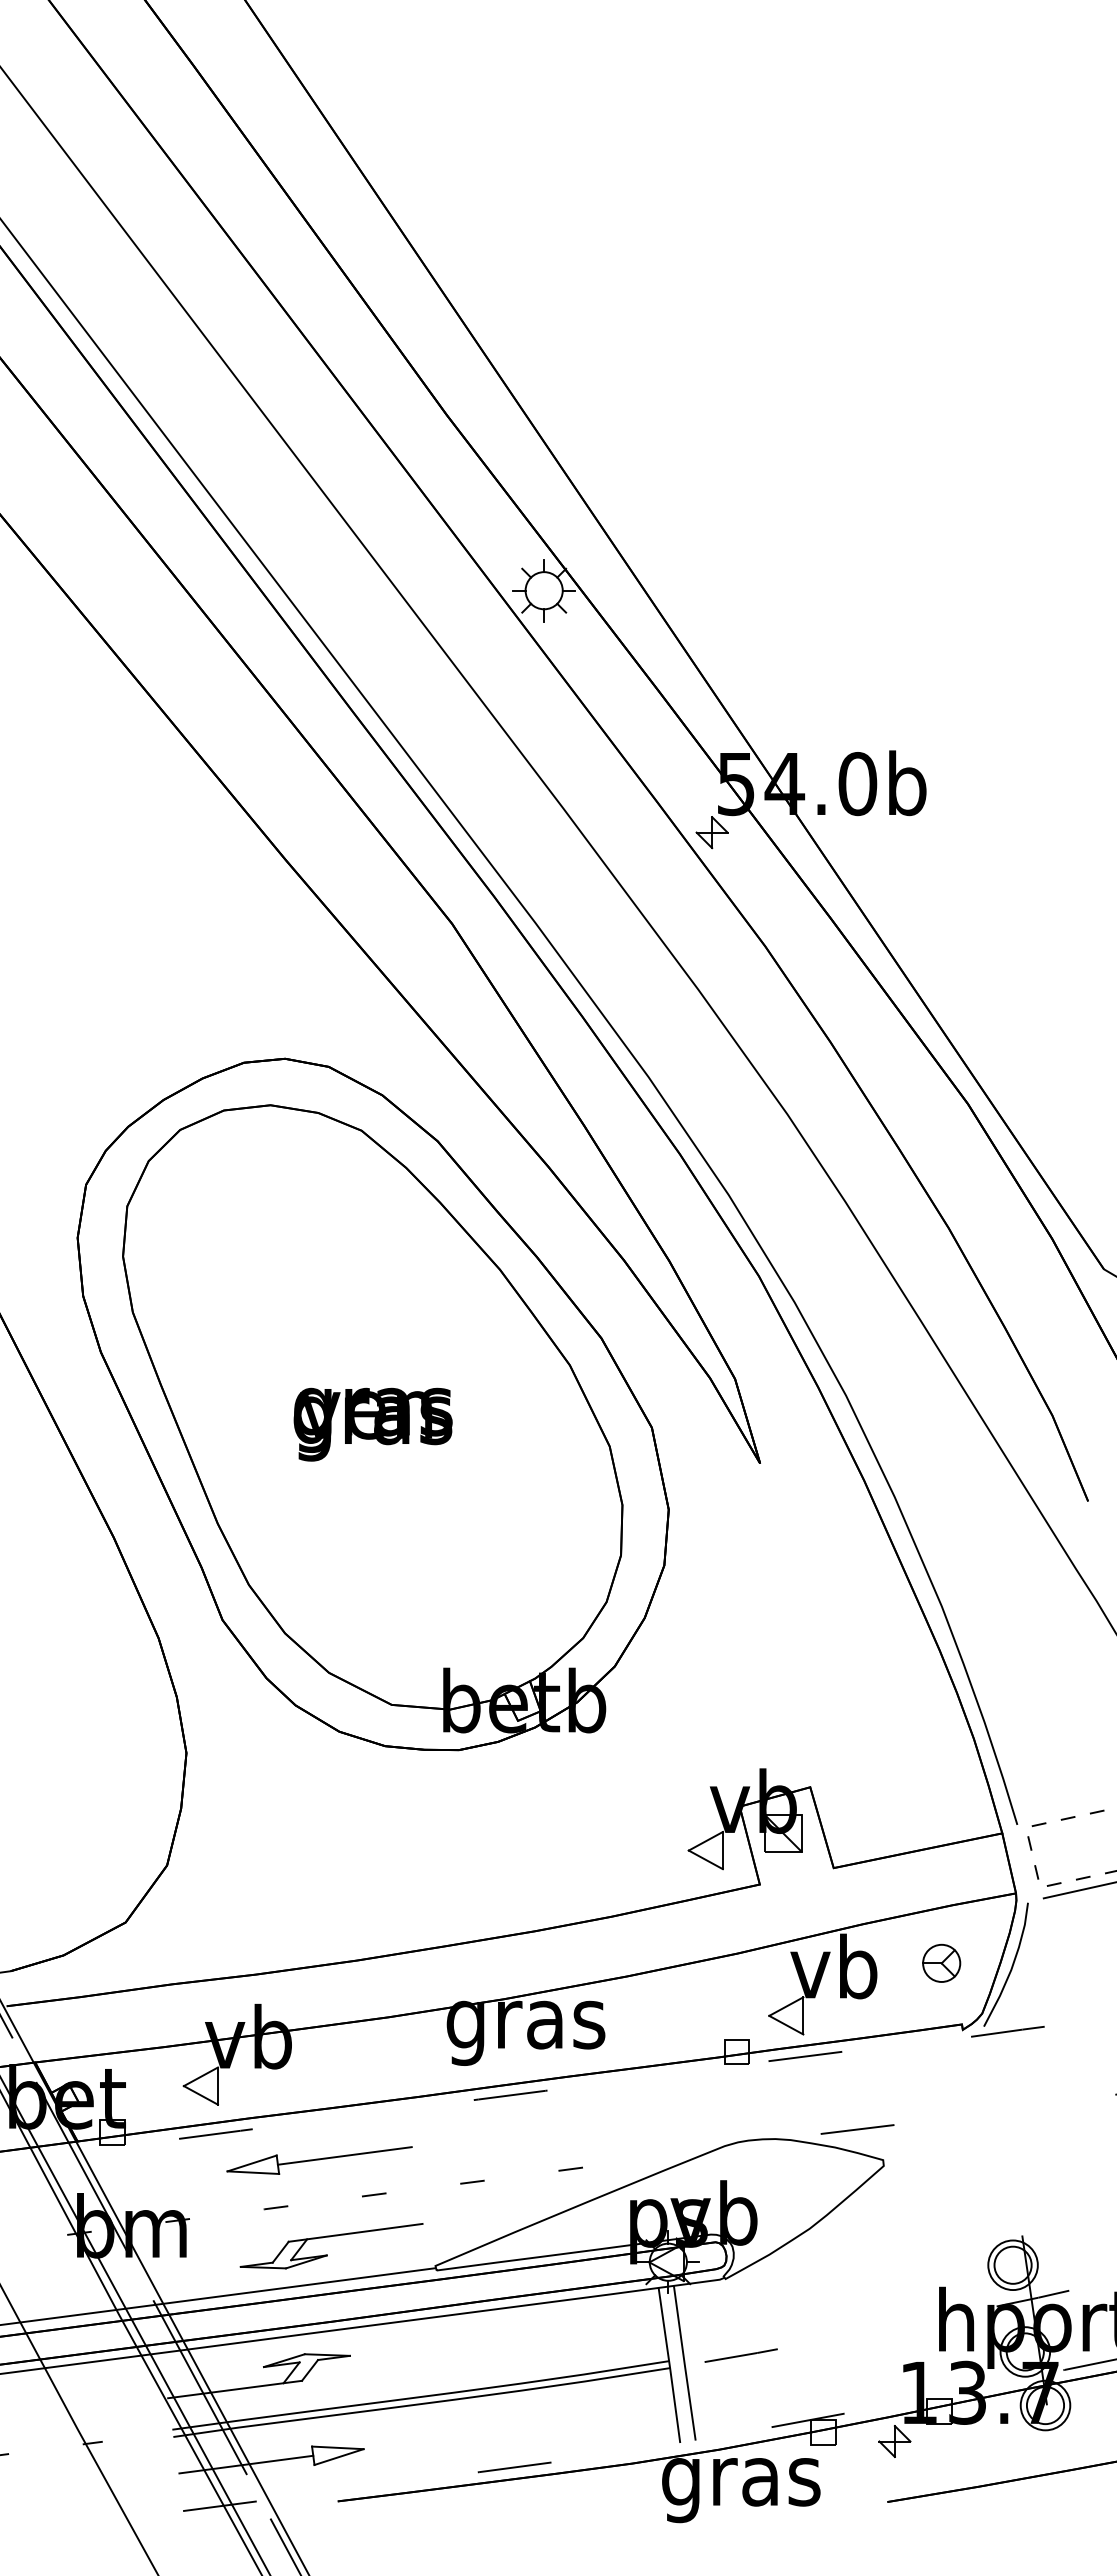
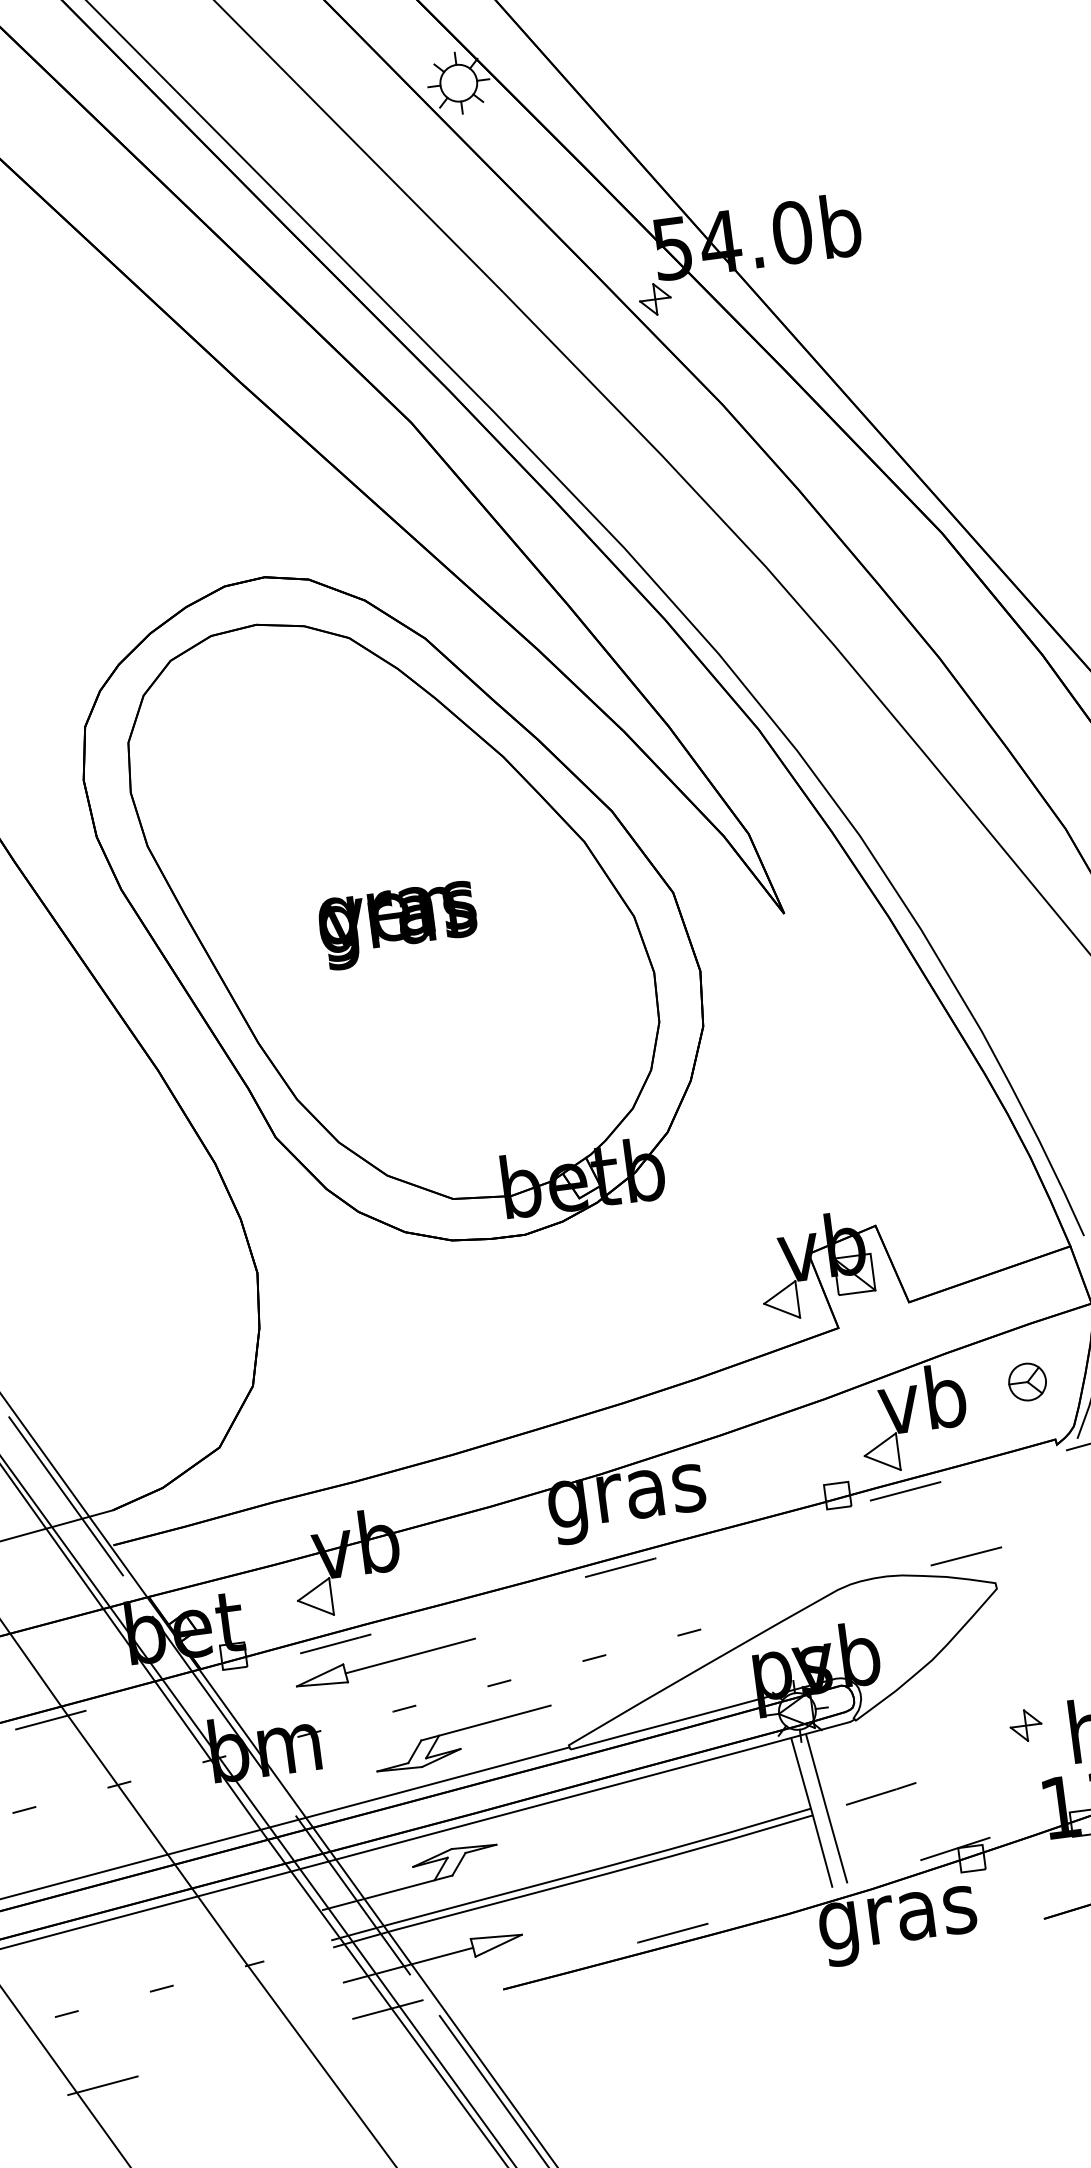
part: (319, 2160) -> (385, 1663), moved
part: (894, 2441) -> (1025, 1725), moved

